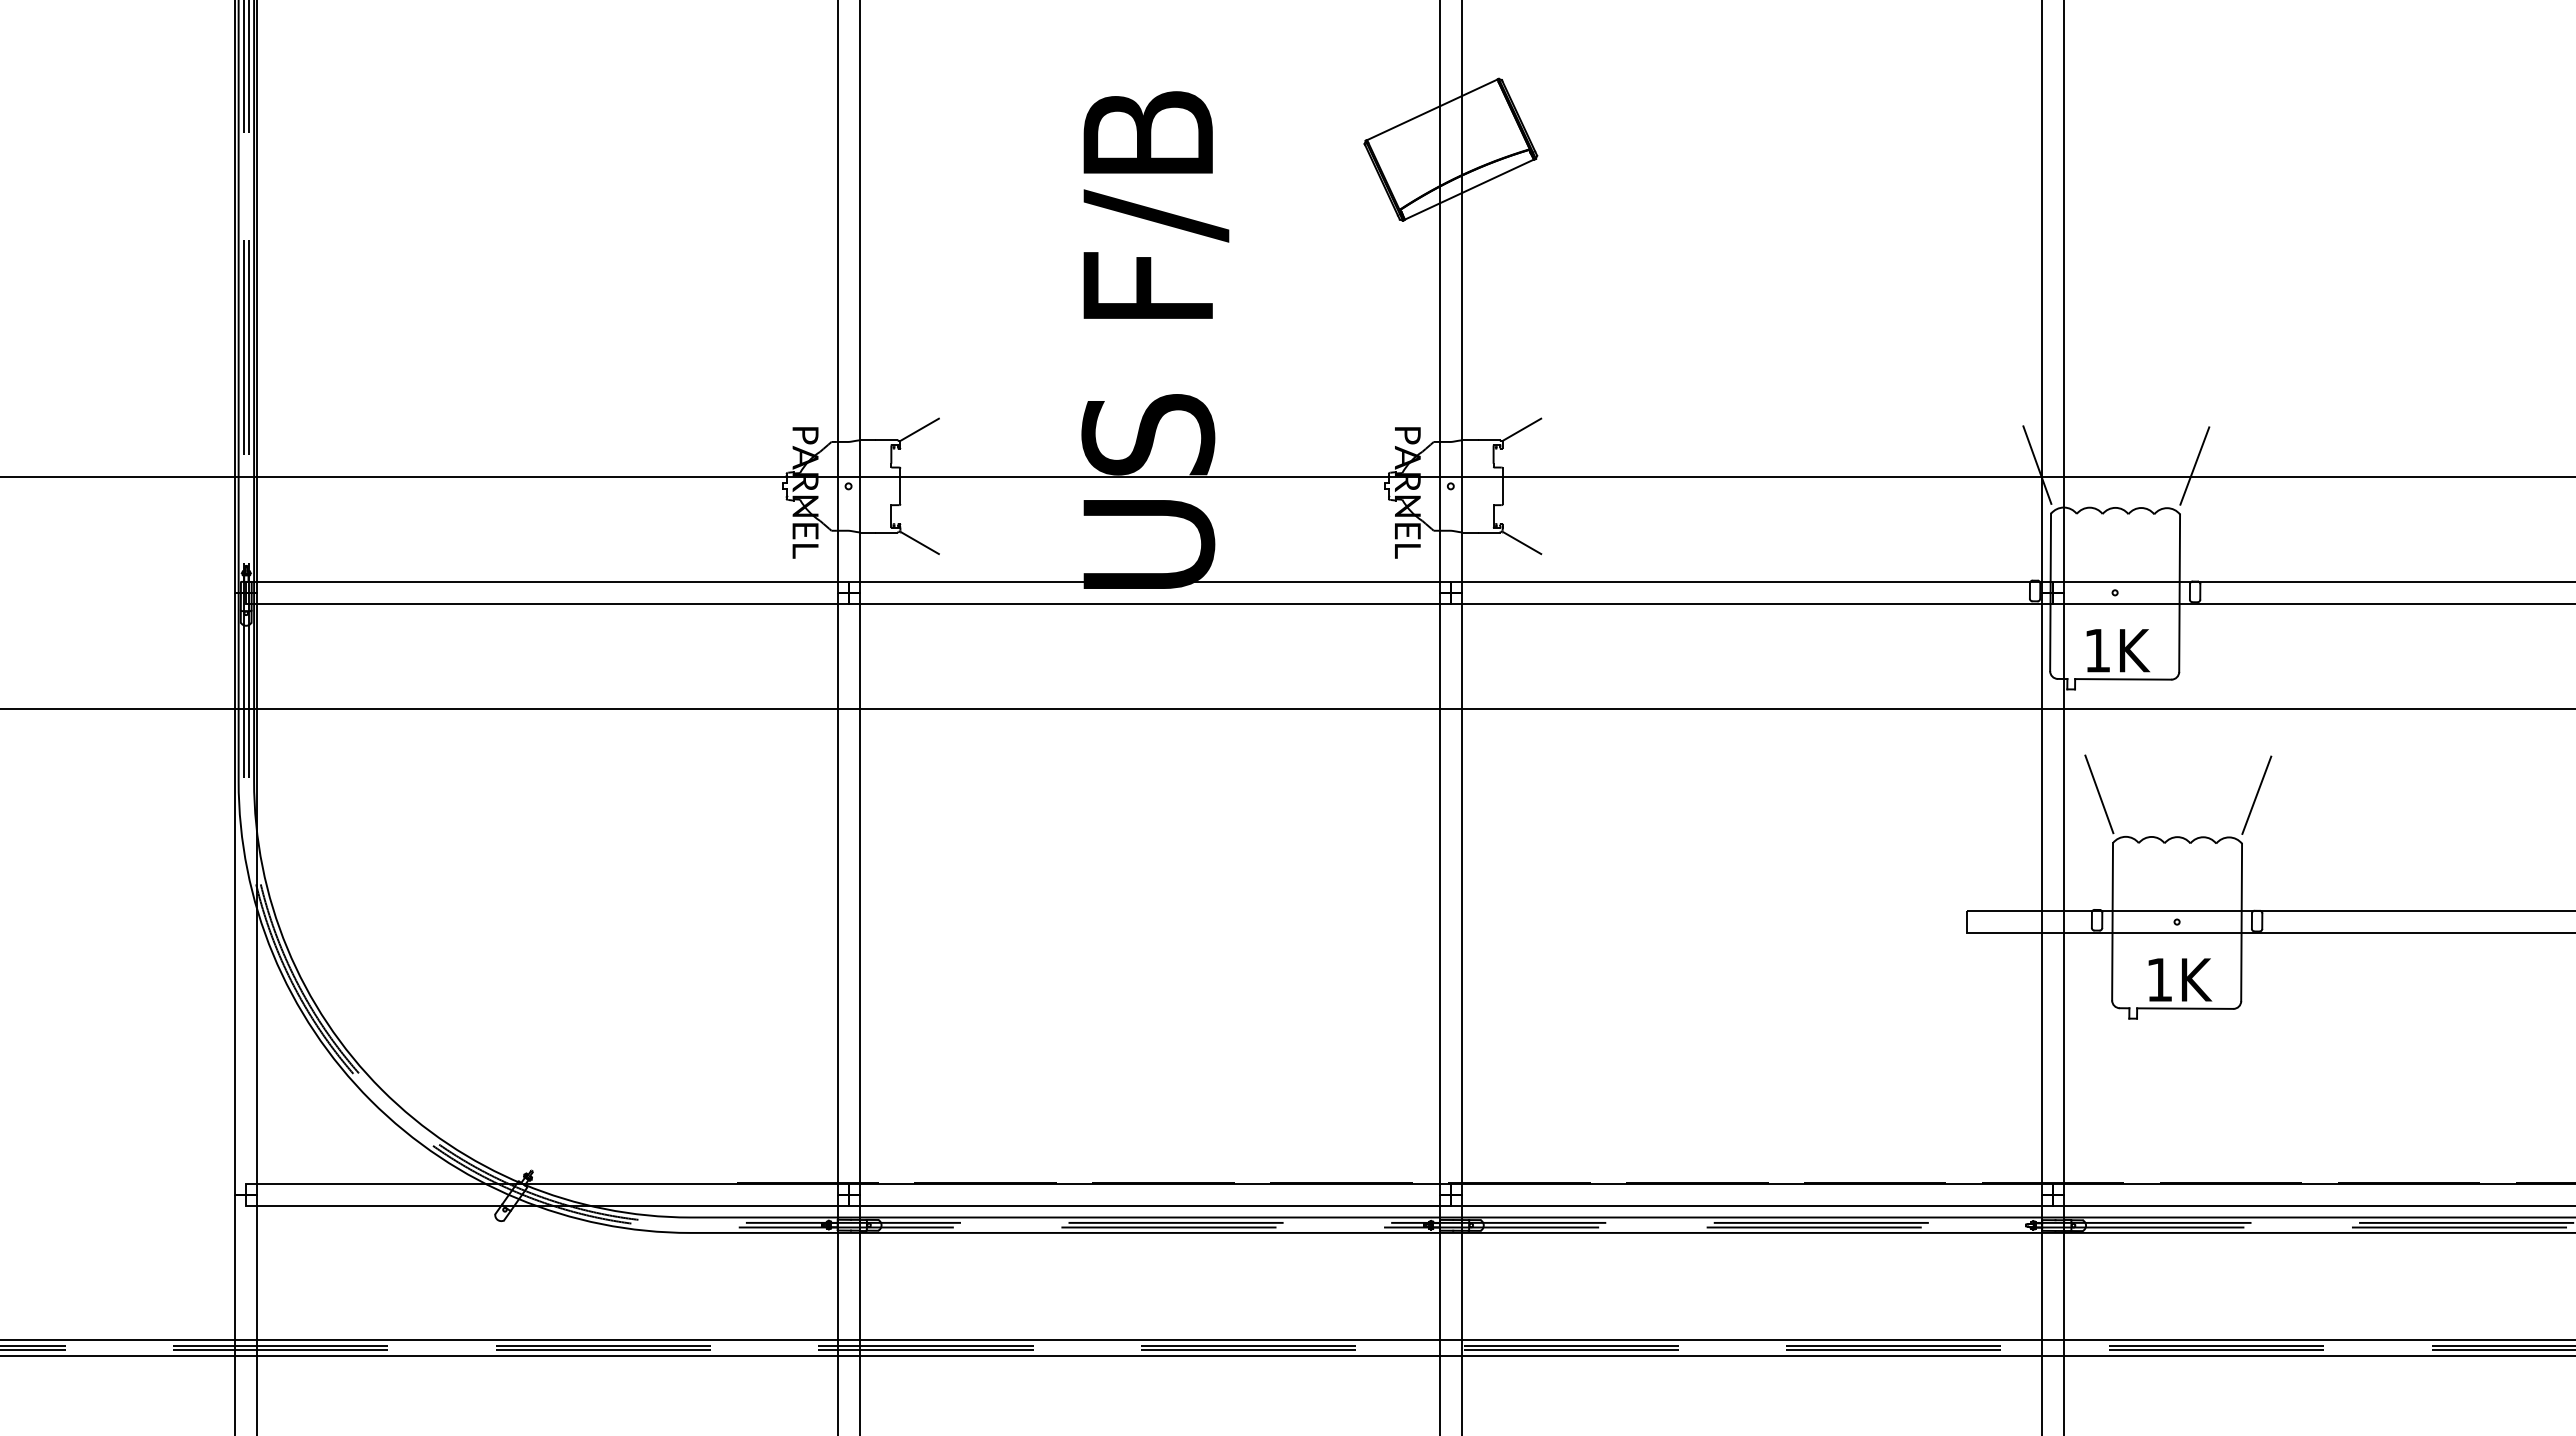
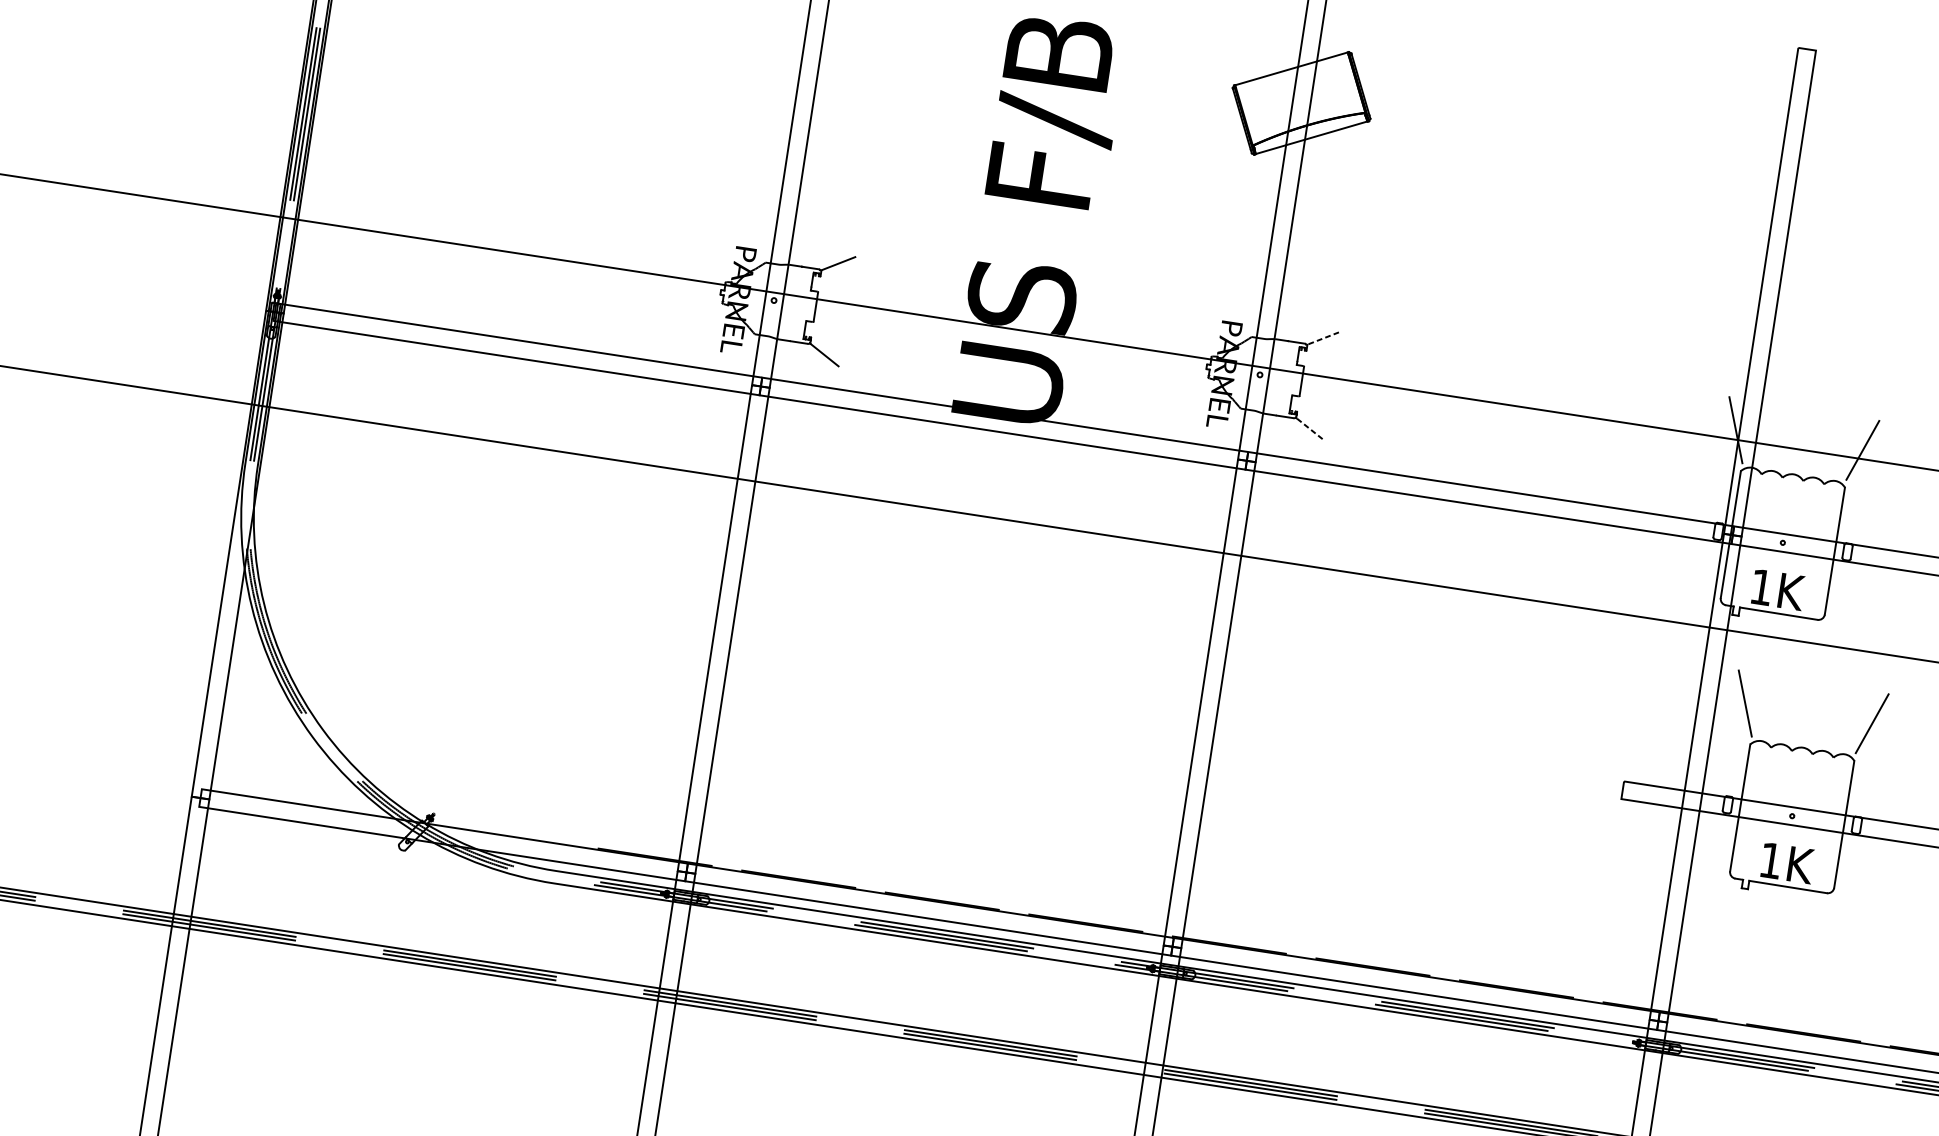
line: (1522, 429) -> (1324, 337), solid -> dashed
line: (1522, 543) -> (1310, 429), solid -> dashed

